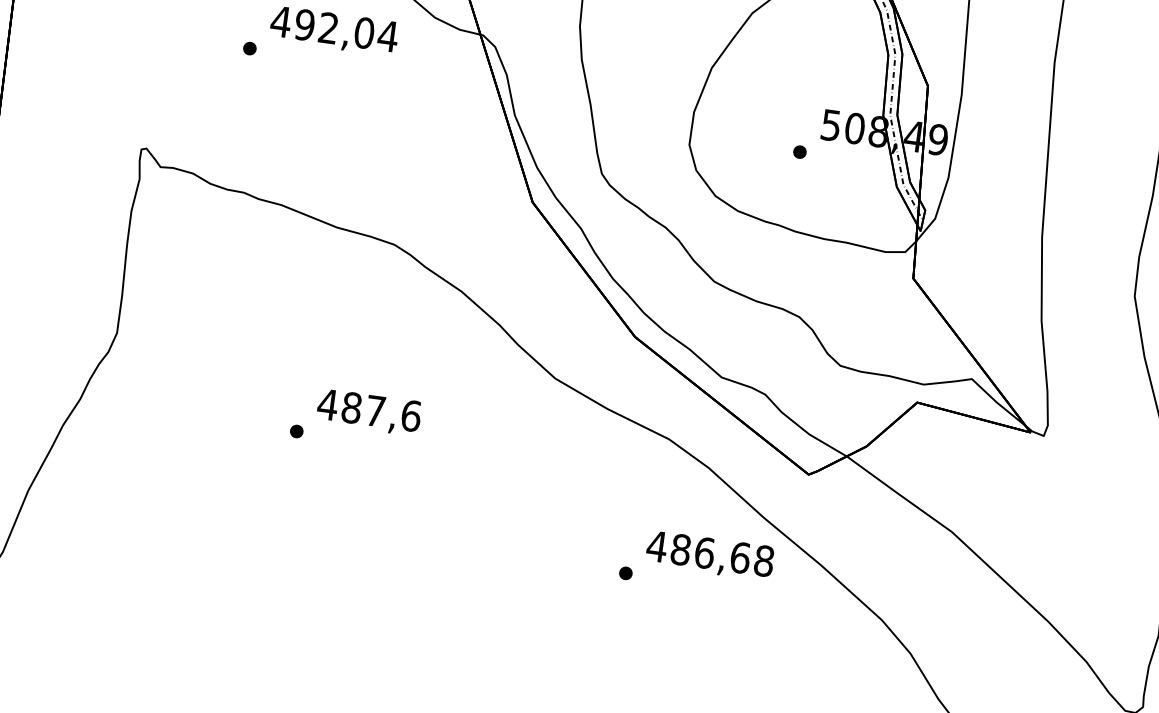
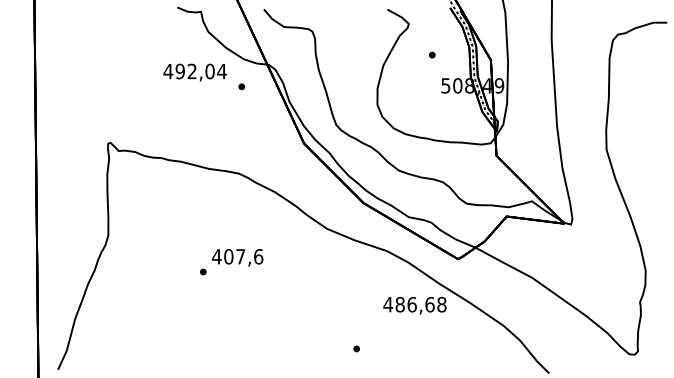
part: (249, 47) -> (241, 86), moved
part: (800, 150) -> (432, 54), moved
text: (351, 407) -> (228, 256), 487,6 -> 407,6
part: (625, 572) -> (356, 348), moved

